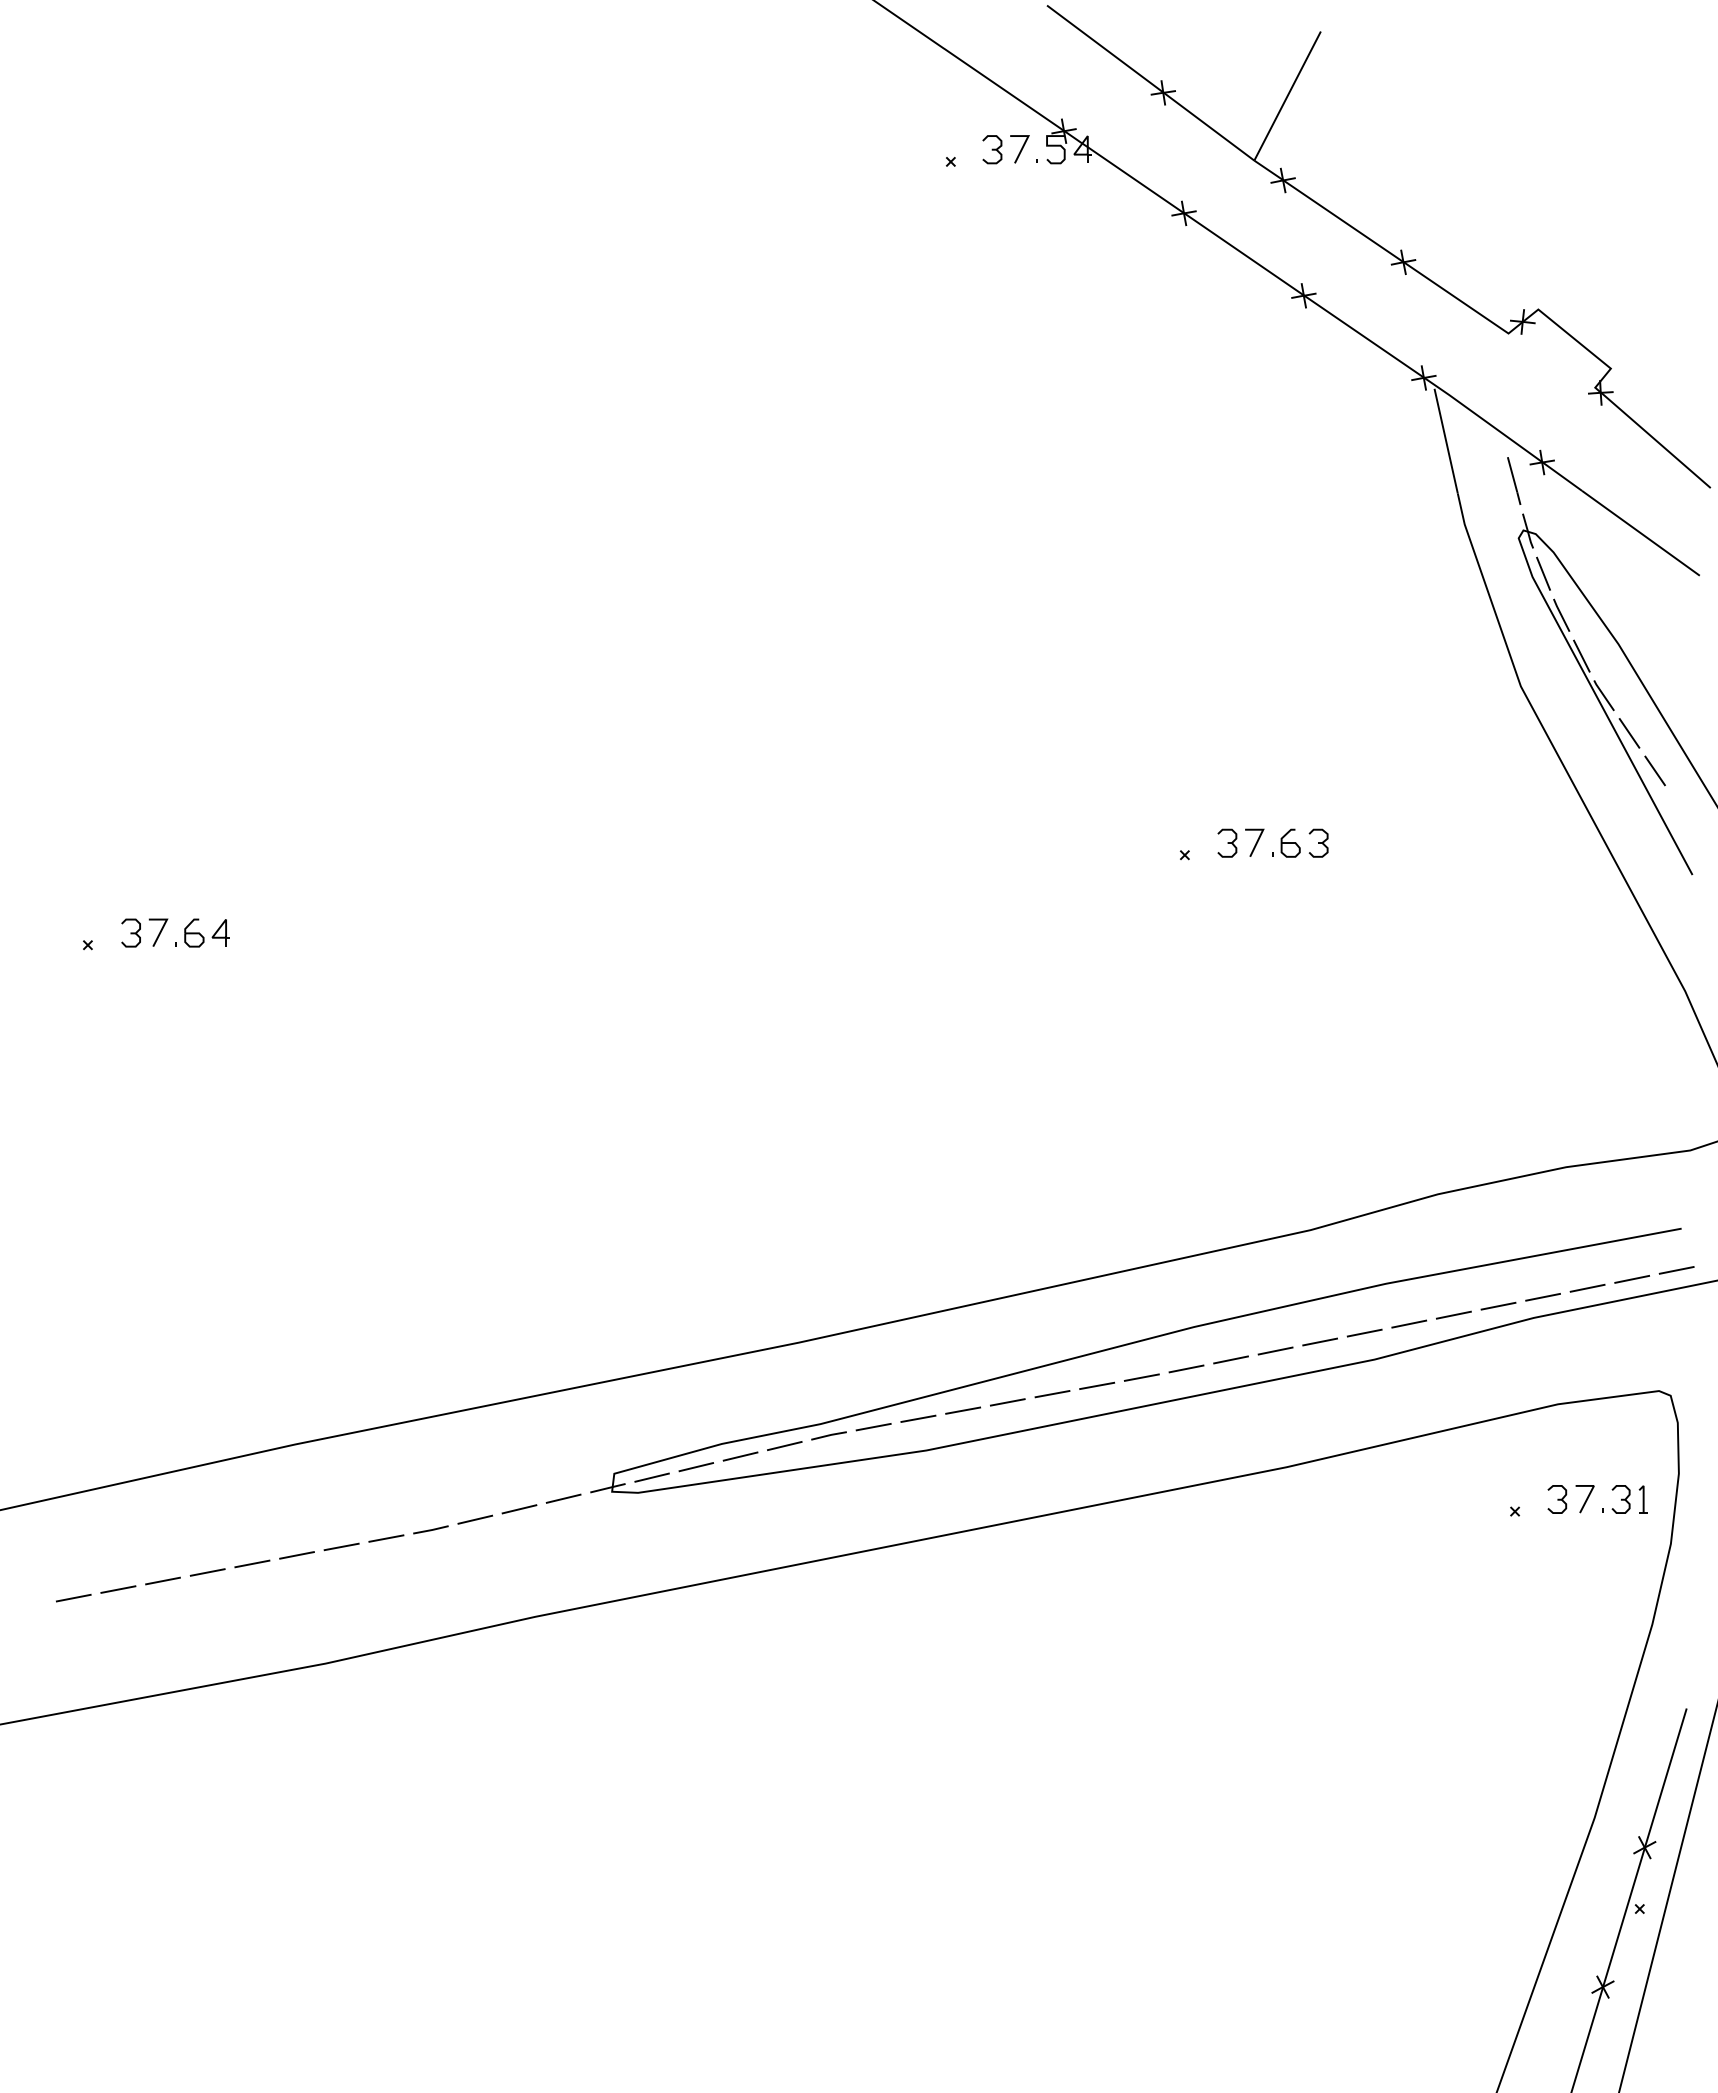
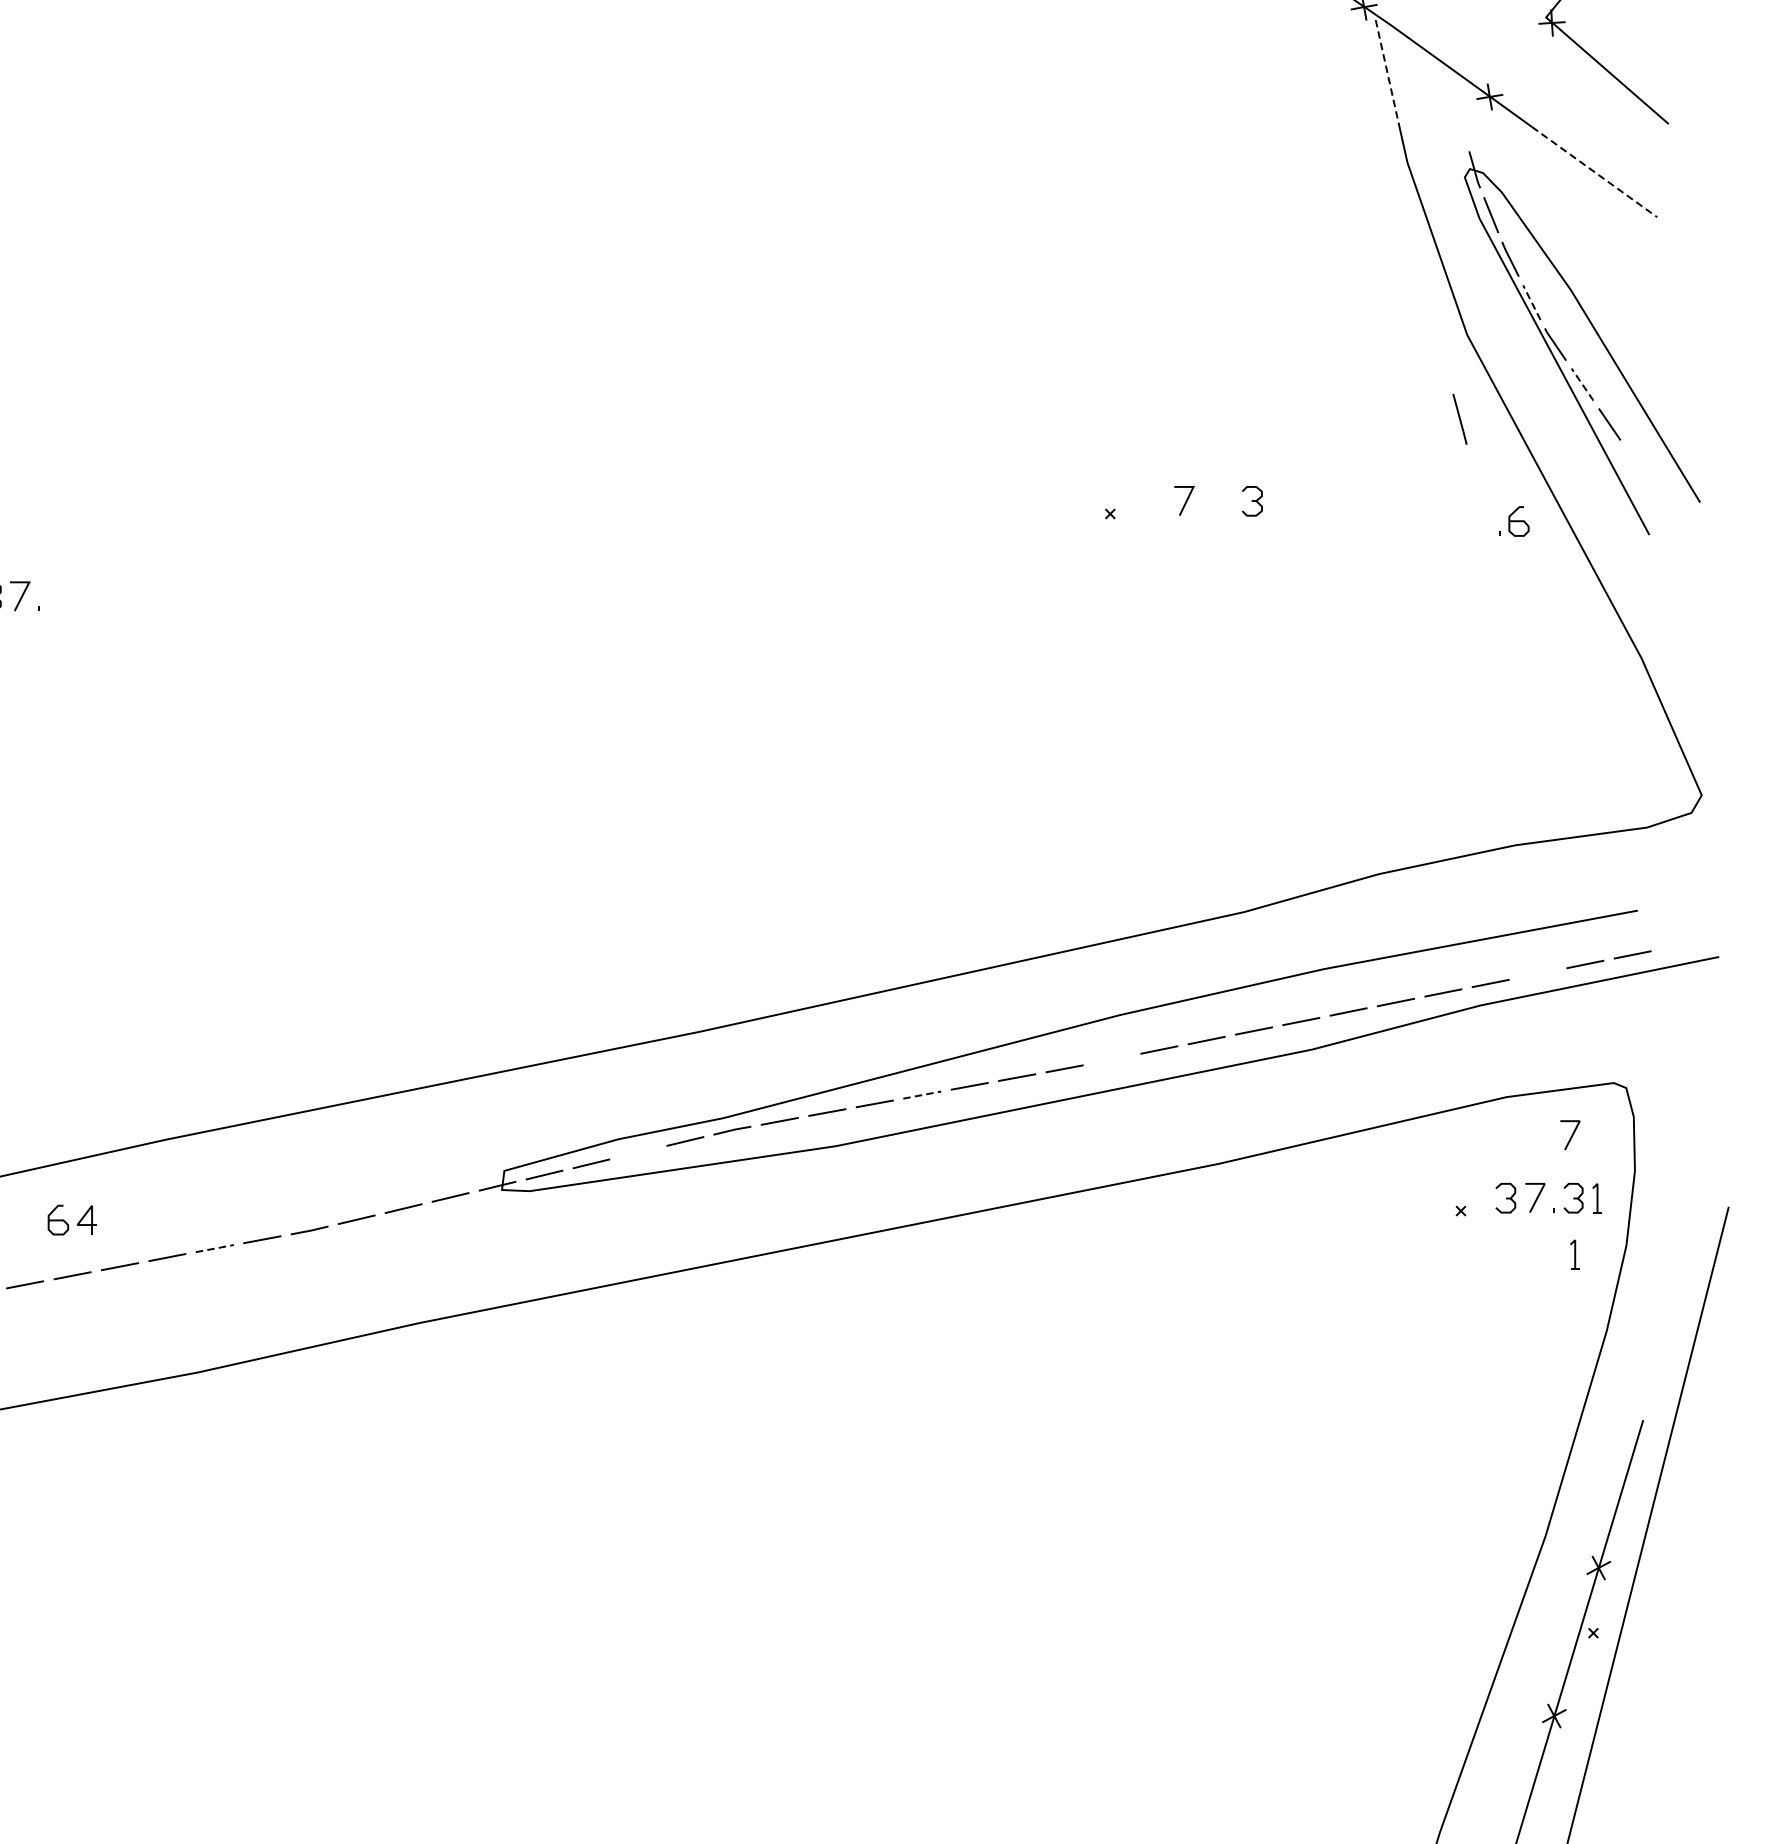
line: (1446, 441) -> (1388, 74), solid -> dashed
line: (1514, 480) -> (1460, 418), moved
line: (1640, 533) -> (1594, 172), solid -> dashed
line: (1581, 655) -> (1531, 301), solid -> dashed
line: (1629, 732) -> (1582, 383), solid -> dashed
part: (1227, 842) -> (1155, 500), removed
part: (1286, 842) -> (1514, 520), moved
part: (206, 932) -> (71, 1219), moved
line: (1587, 1288) -> (1537, 974), removed
line: (1186, 1368) -> (1112, 1059), removed
line: (1008, 1402) -> (922, 1095), solid -> dashed
line: (1618, 1441) -> (1570, 1136), added
line: (740, 1456) -> (638, 1152), removed
line: (342, 1546) -> (215, 1248), solid -> dashed
part: (1621, 1552) -> (1574, 1254), added

